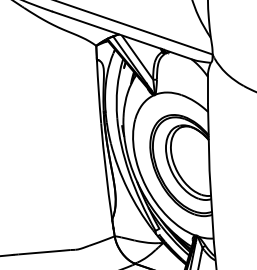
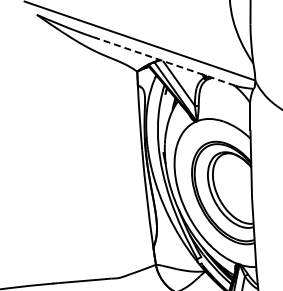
line: (123, 35) -> (164, 61), solid -> dashed

